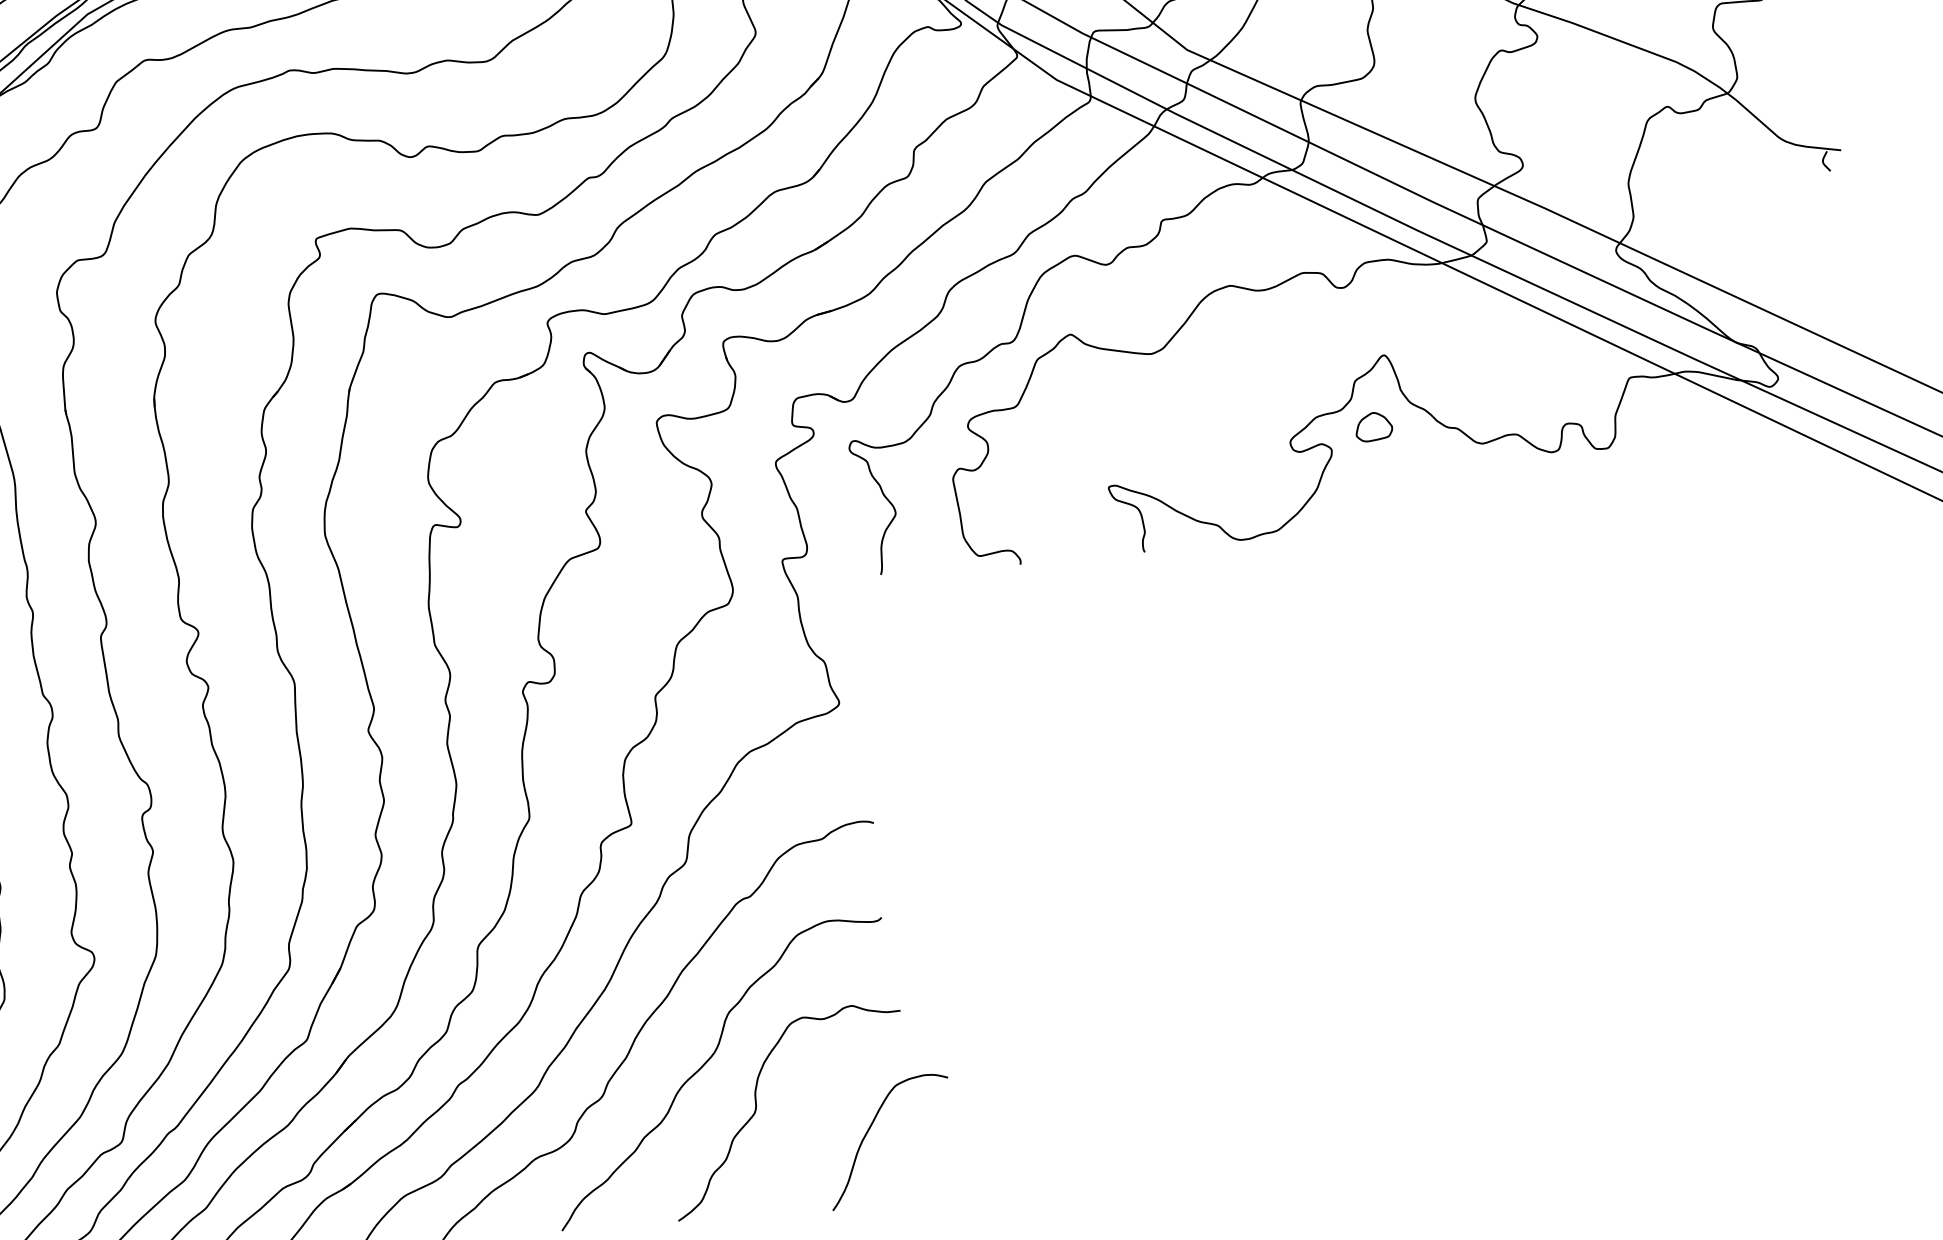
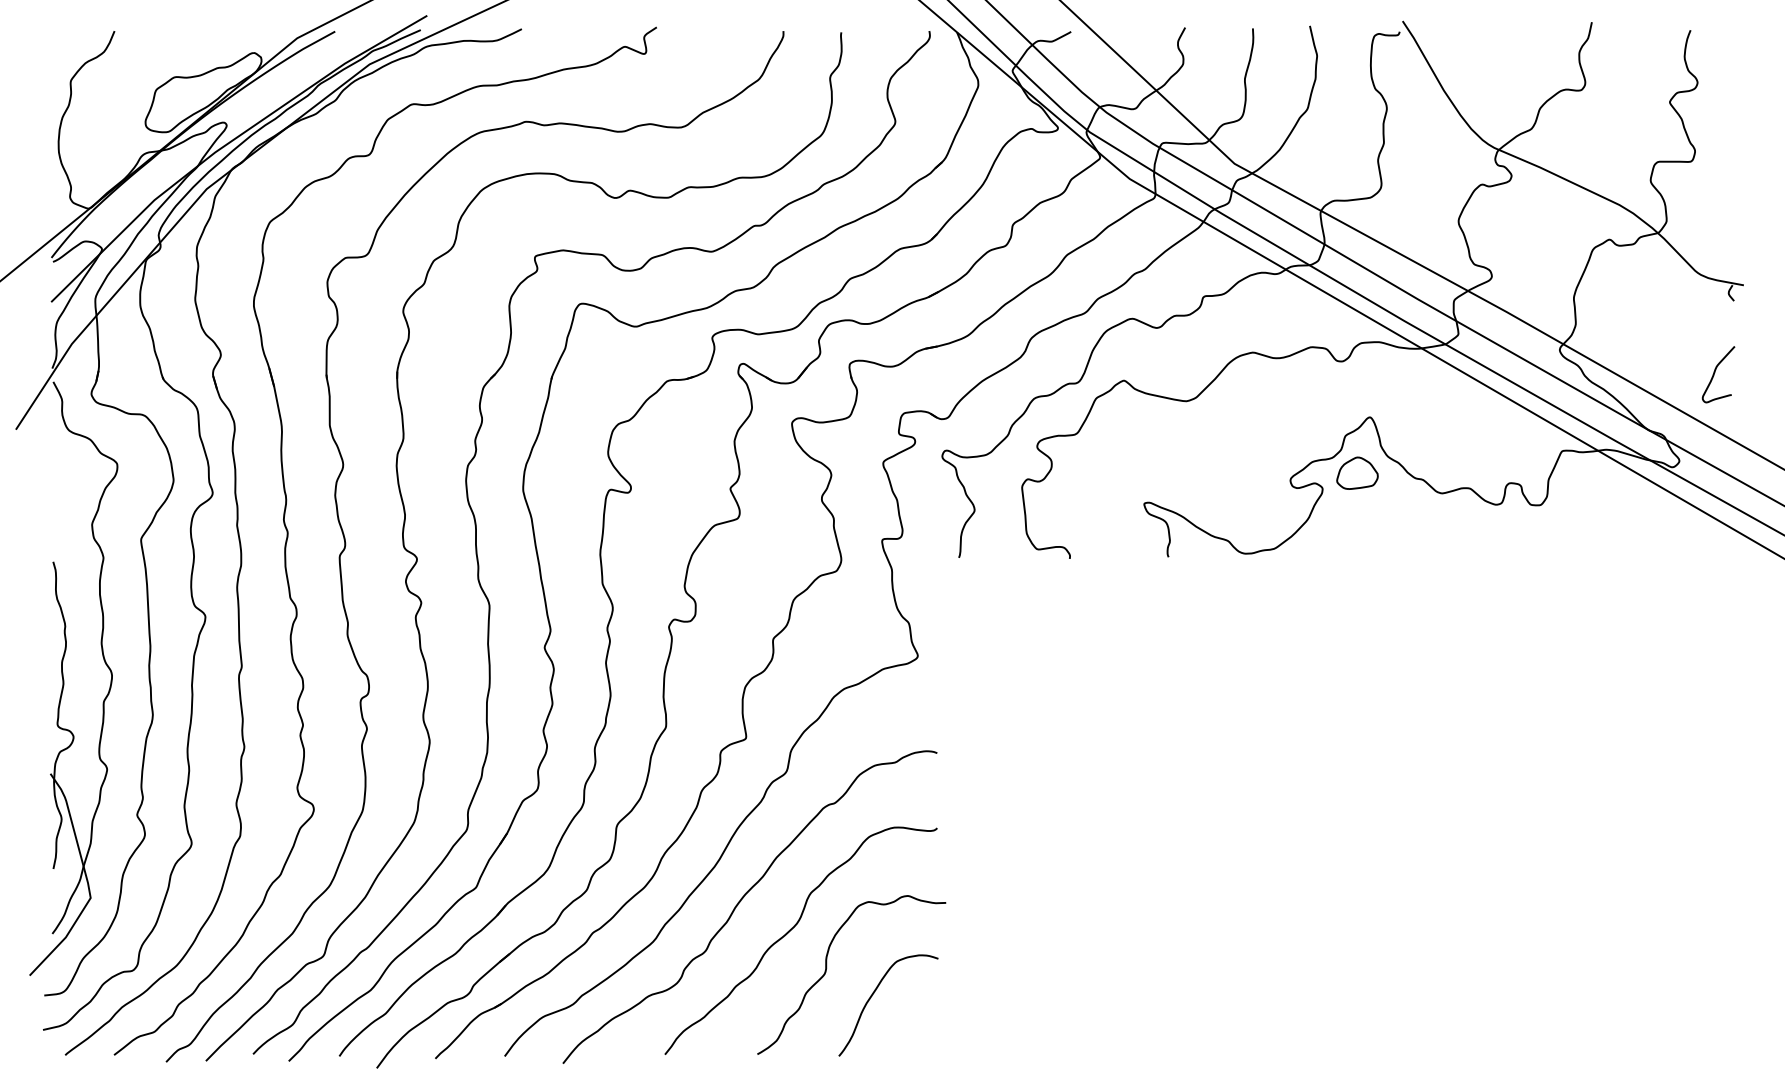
curve: (1814, 263) -> (1715, 372), added
part: (1373, 426) -> (1357, 472), size x1.43
curve: (869, 1131) -> (872, 996), moved

